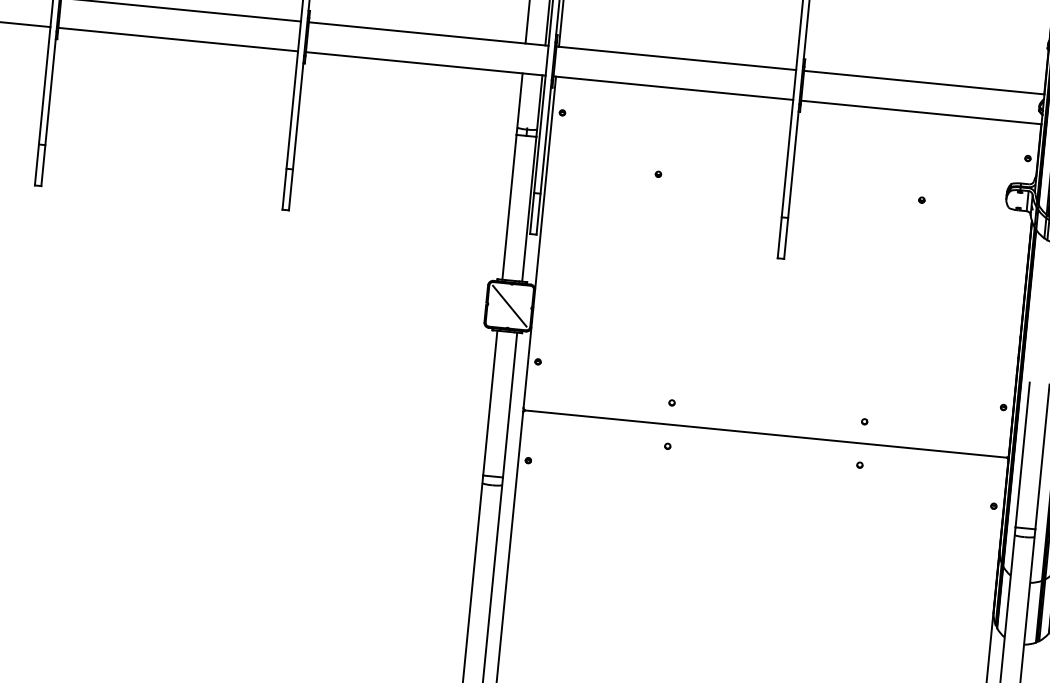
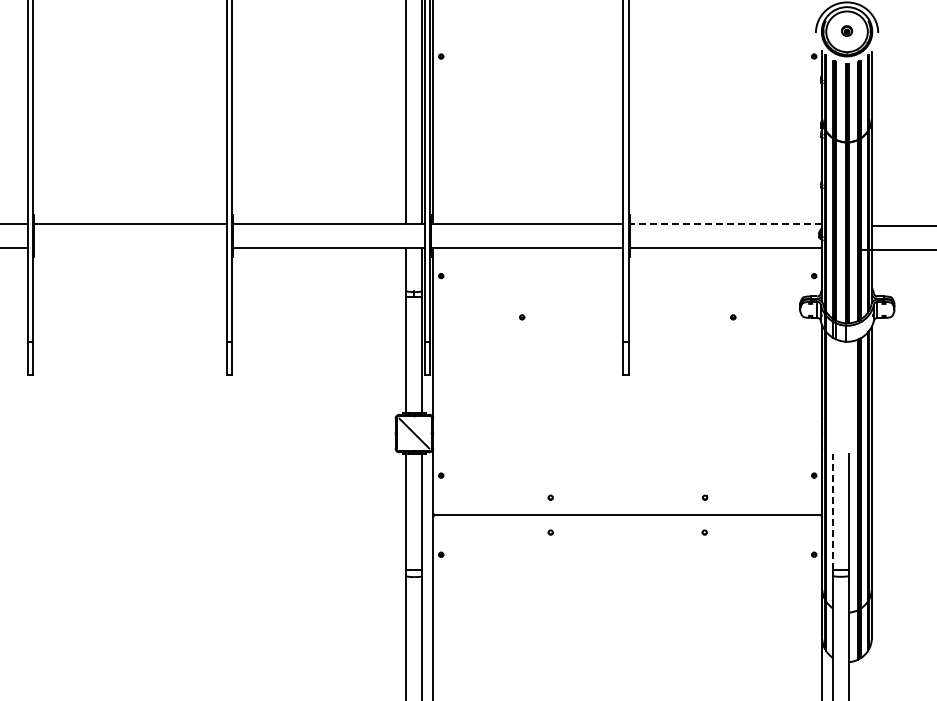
line: (178, 39) -> (130, 247), removed
line: (923, 82) -> (725, 223), solid -> dashed
line: (1023, 454) -> (833, 511), solid -> dashed

